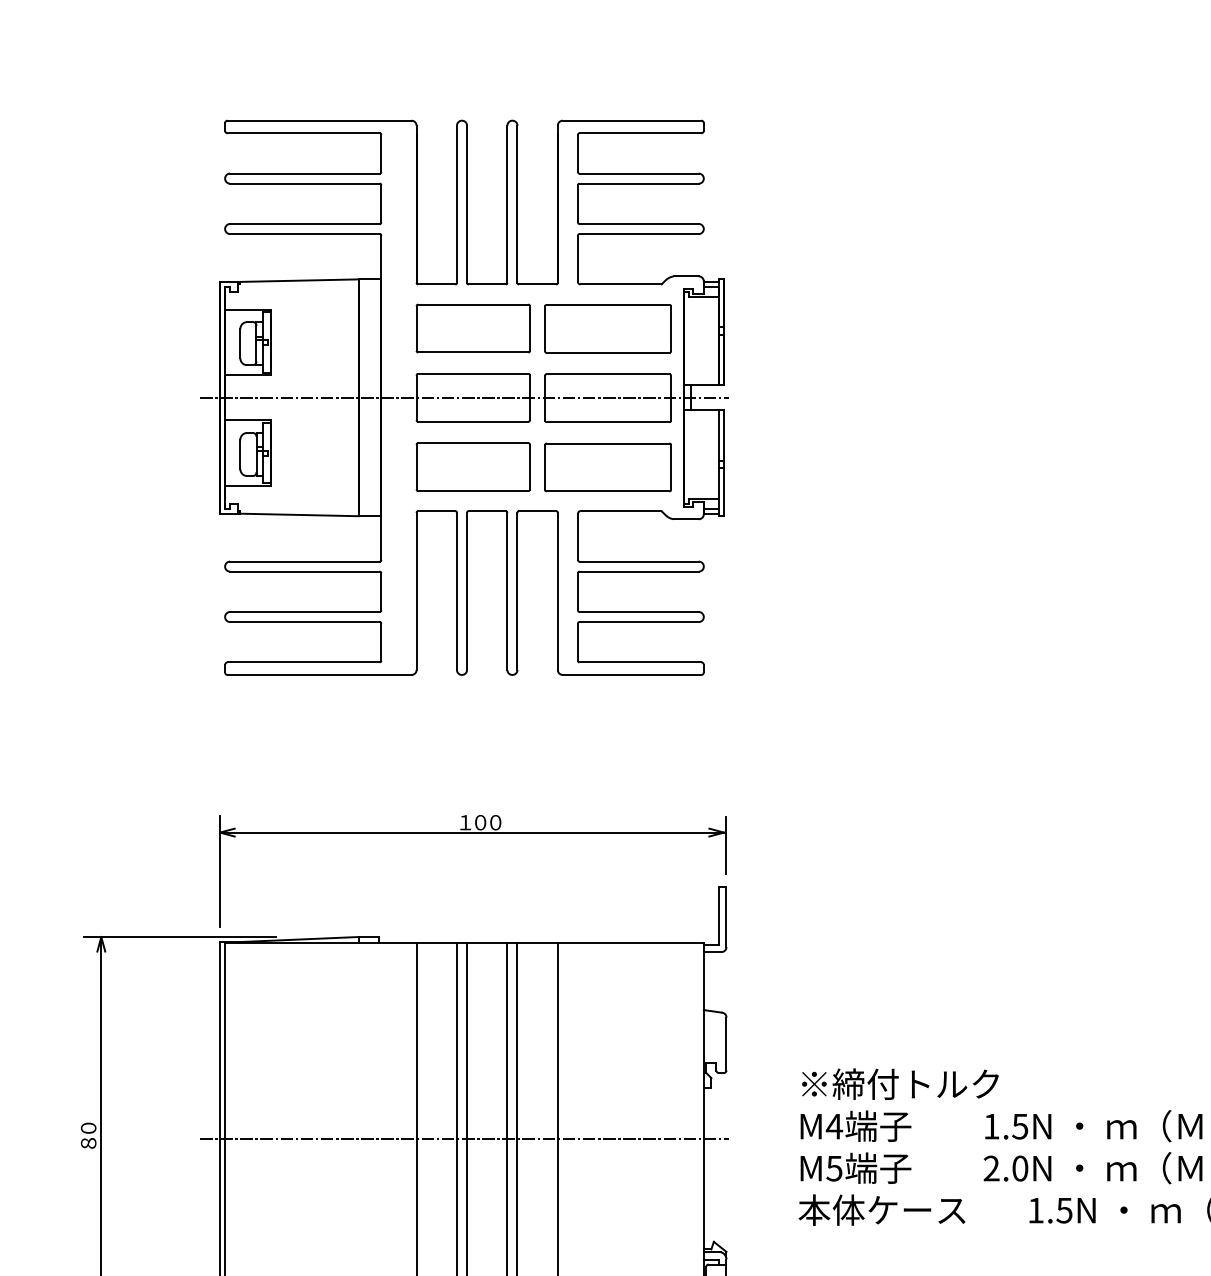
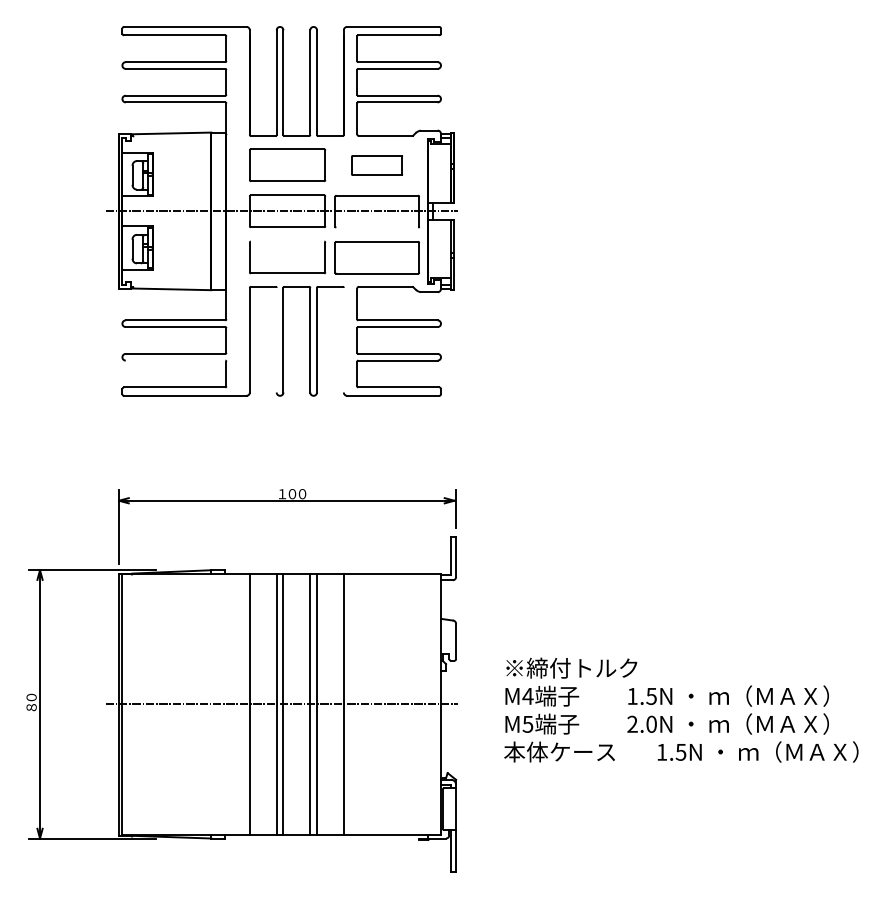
part: (606, 328) -> (376, 165), size x0.6
line: (608, 422) -> (377, 227), removed
line: (473, 443) -> (287, 241), removed
line: (456, 590) -> (276, 339), removed
line: (557, 590) -> (343, 339), removed
line: (304, 621) -> (175, 360), removed

